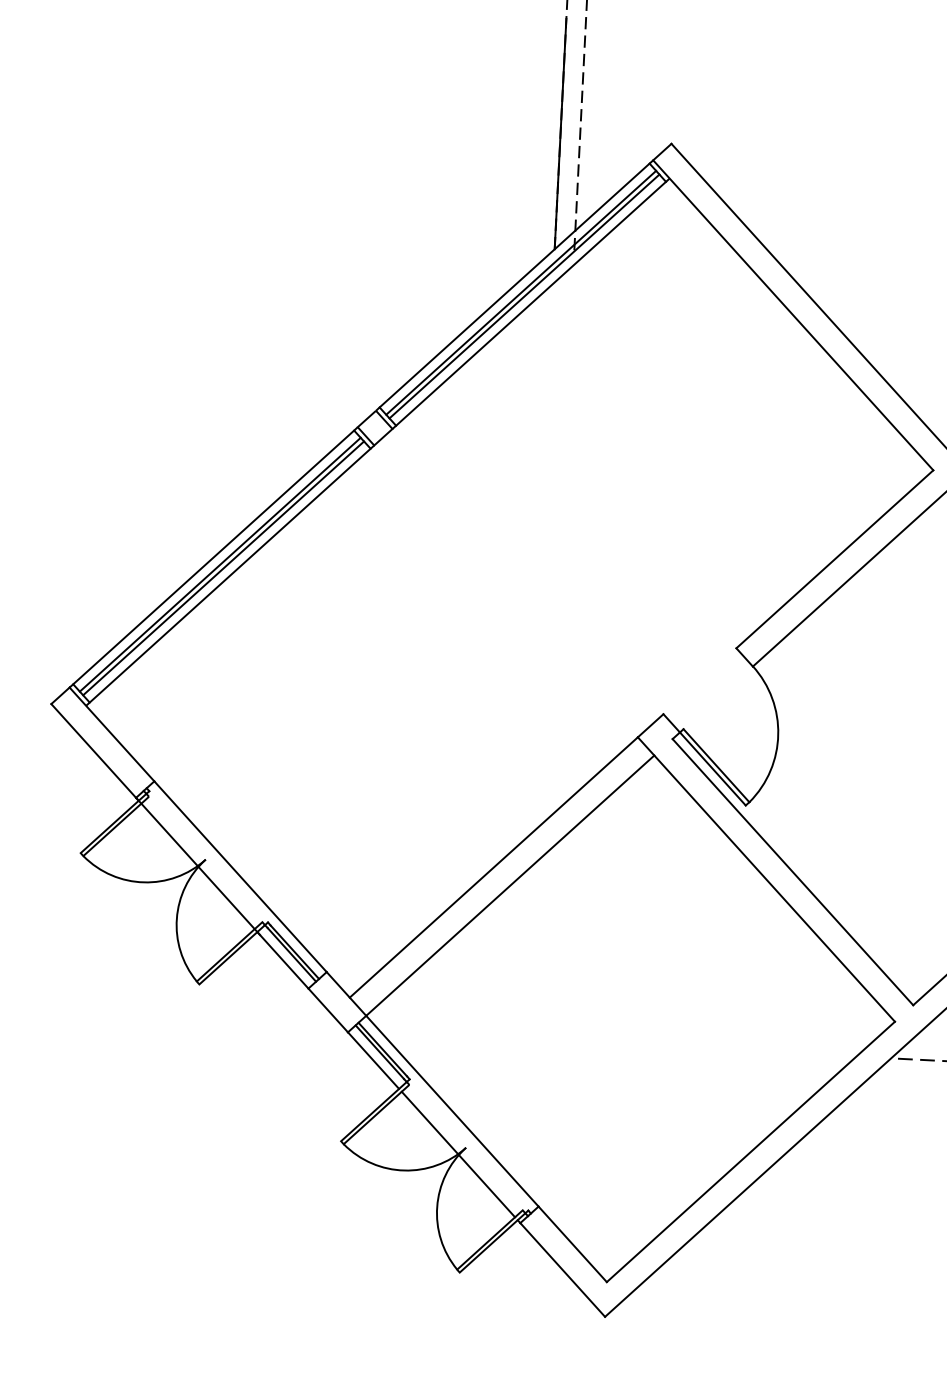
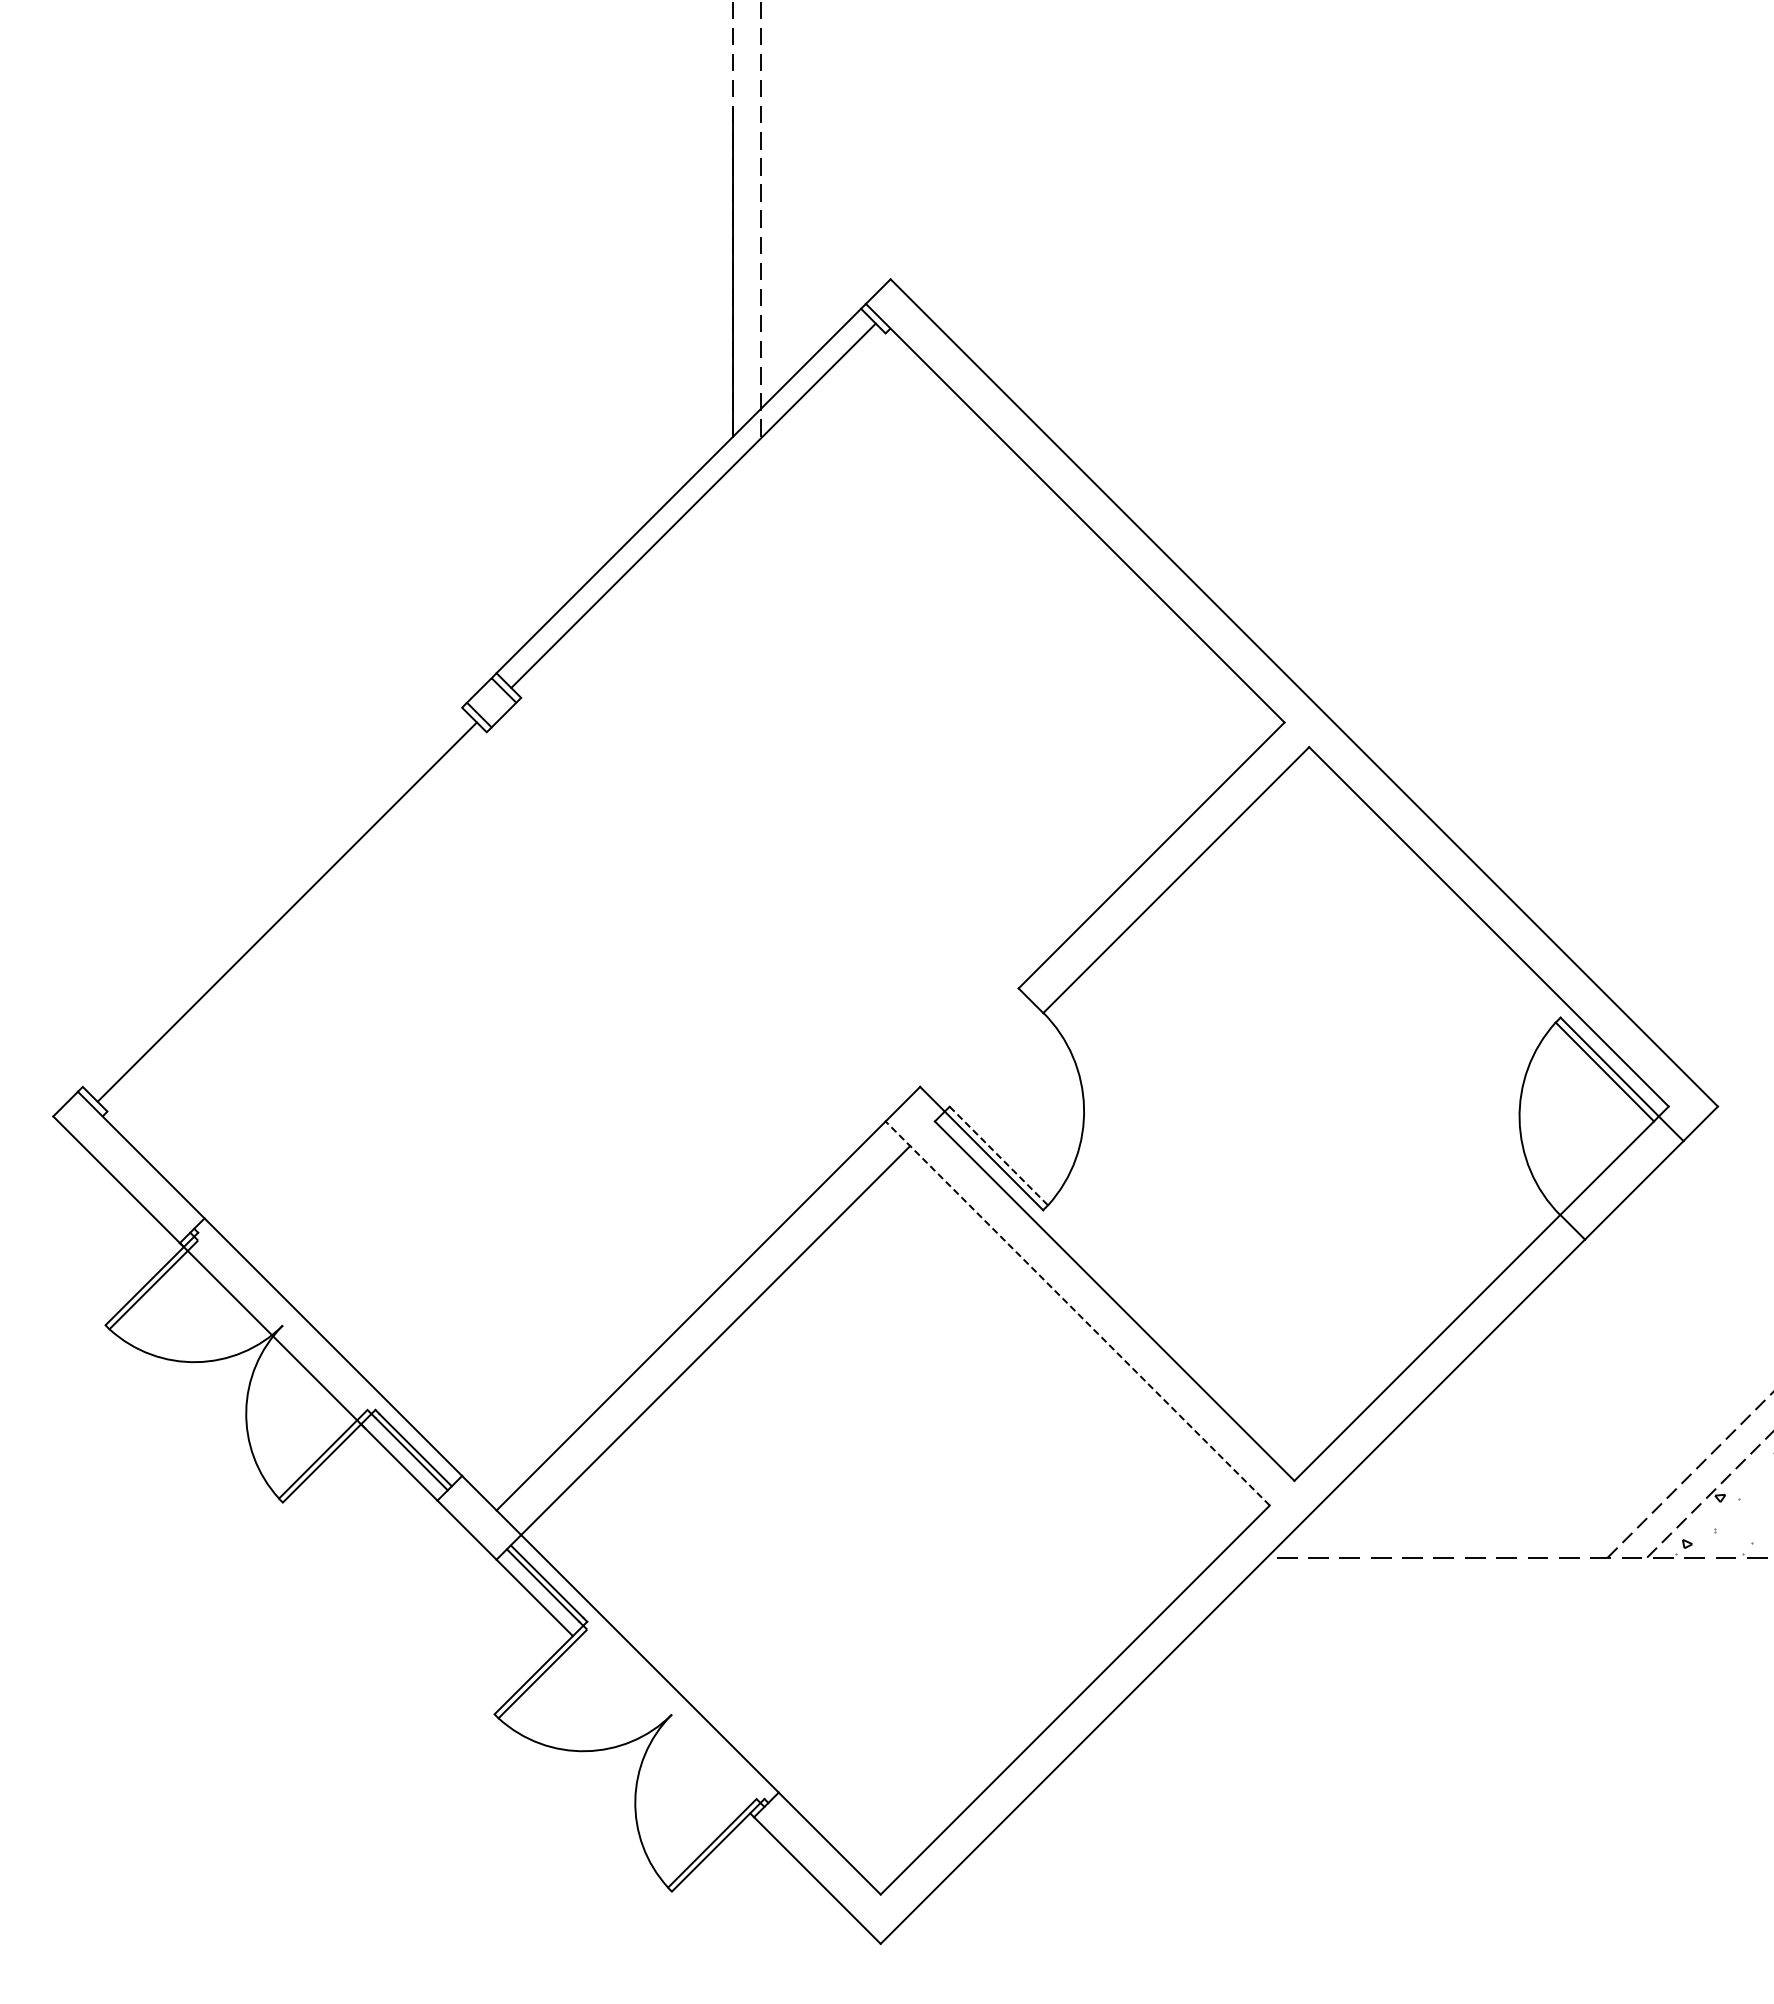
line: (521, 292) -> (688, 500), removed
line: (531, 303) -> (703, 515), removed
line: (213, 556) -> (272, 896), removed
line: (220, 564) -> (282, 906), removed
line: (229, 575) -> (296, 921), removed
line: (716, 766) -> (998, 1156), solid -> dashed
line: (766, 879) -> (1077, 1313), solid -> dashed
line: (458, 1154) -> (661, 1724), removed

